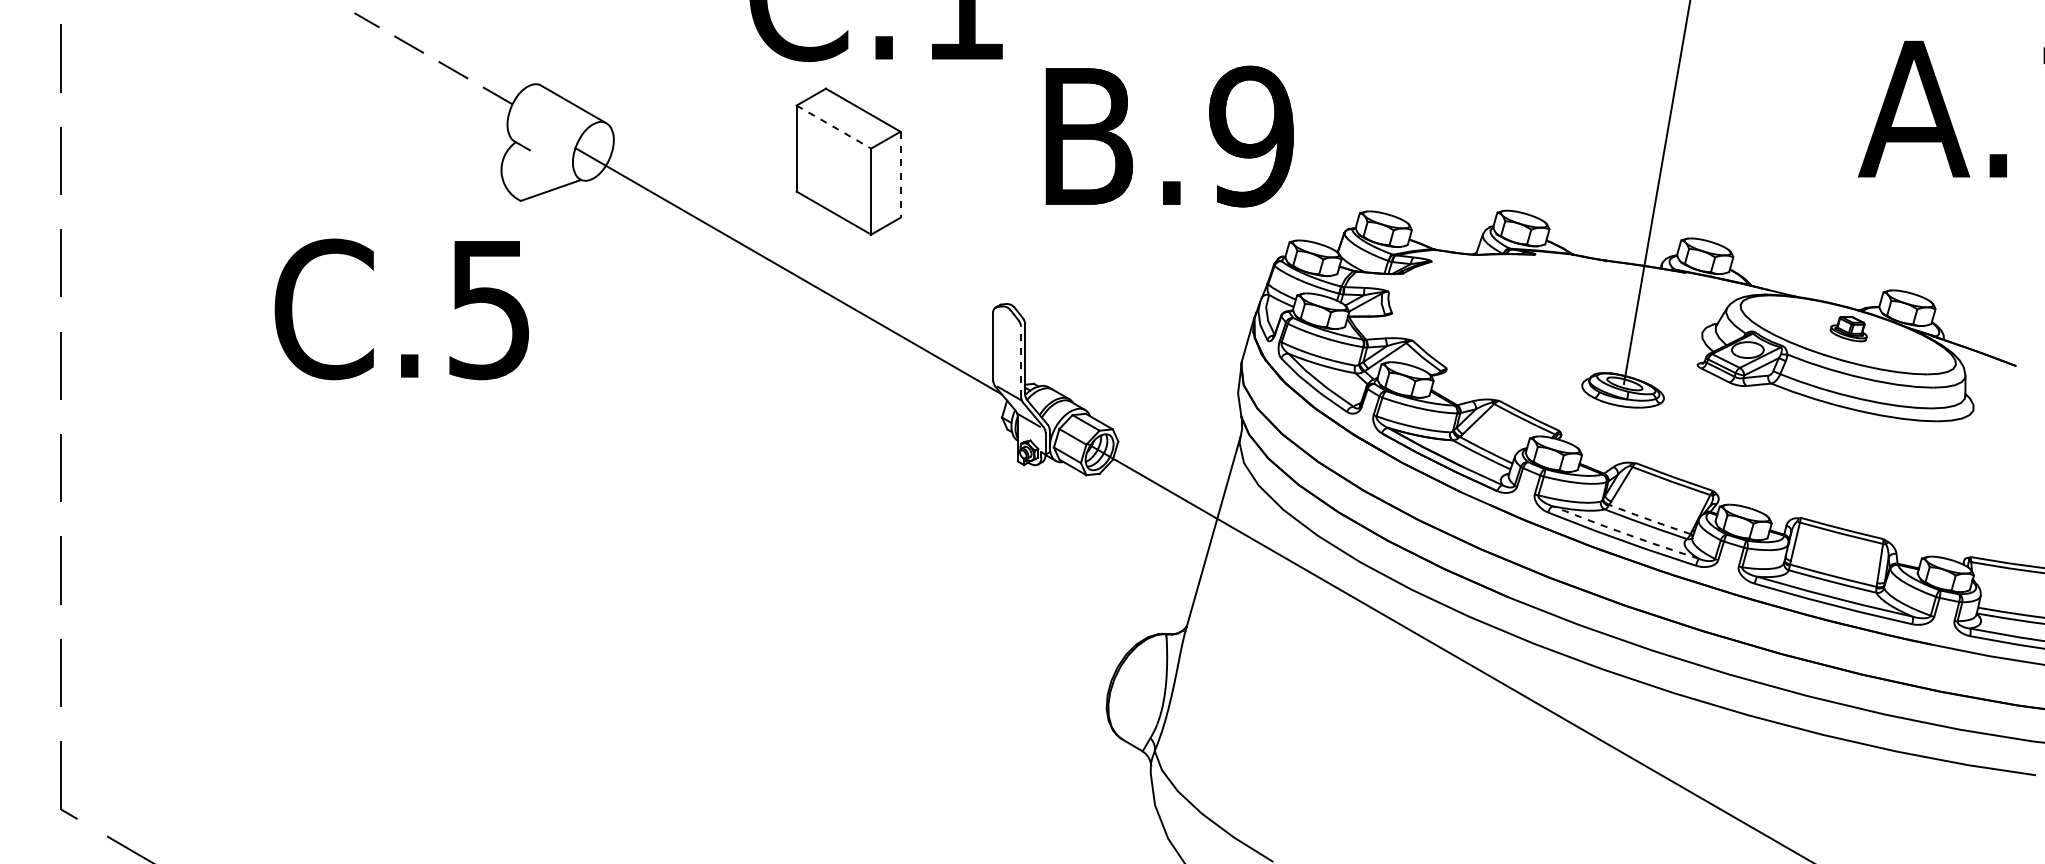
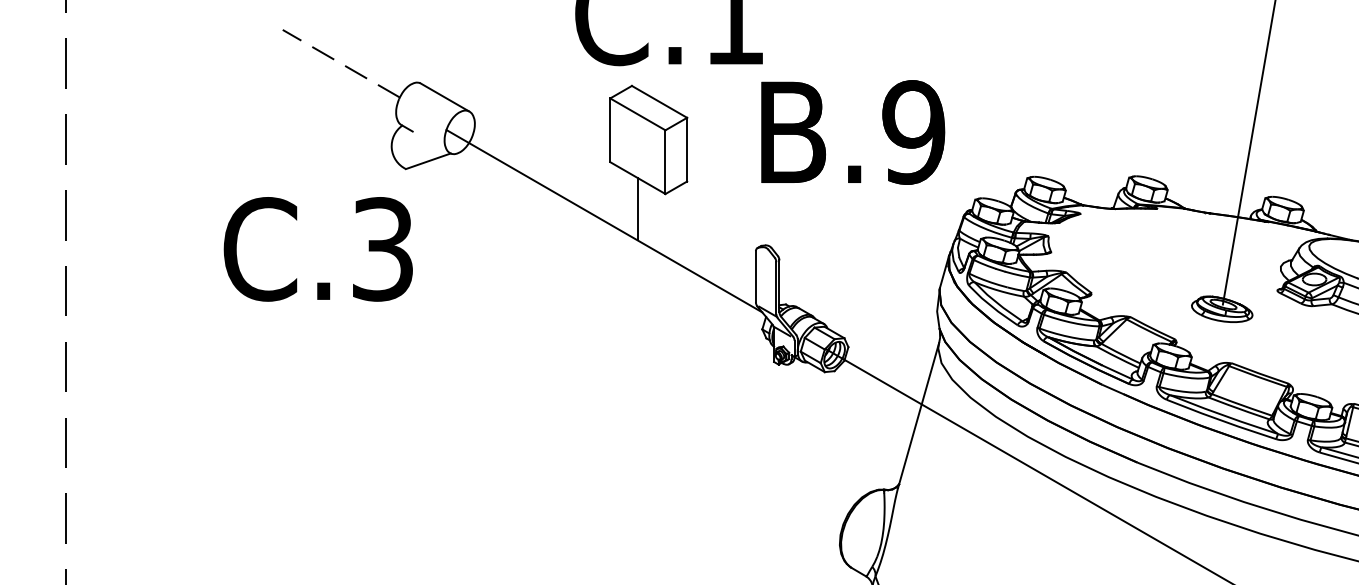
line: (834, 127) -> (638, 114), dashed -> solid
text: (1169, 136) -> (853, 132), moved
line: (900, 175) -> (687, 150), dashed -> solid
line: (833, 255) -> (637, 209), added
text: (489, 308) -> (382, 248), C.5 -> C.3
line: (1020, 361) -> (776, 287), dashed -> solid
line: (1649, 519) -> (1241, 404), dashed -> solid
line: (1624, 533) -> (1223, 415), dashed -> solid

